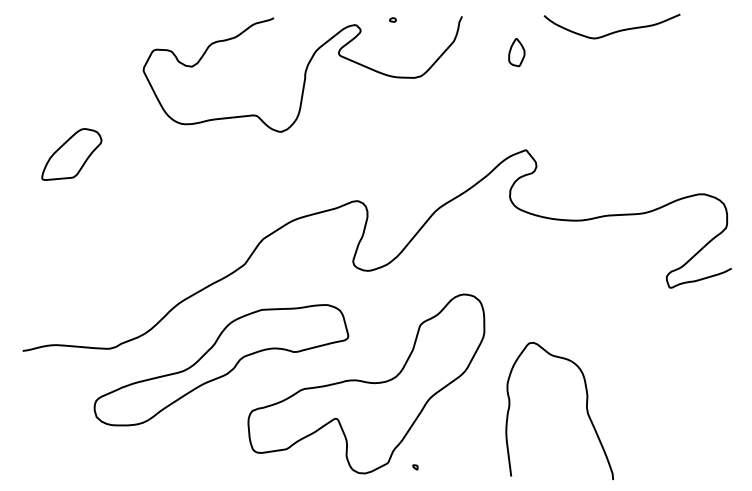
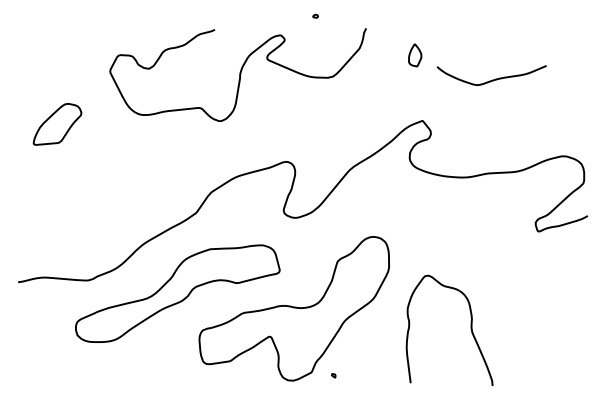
curve: (613, 31) -> (492, 79), moved
part: (517, 52) -> (415, 55), moved
curve: (304, 73) -> (239, 74), moved

